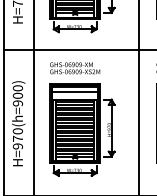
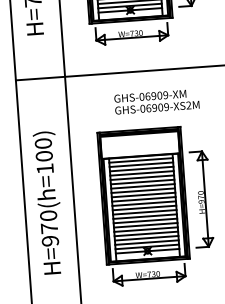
text: (75, 68) -> (157, 102), moved
line: (74, 91) -> (138, 142), removed
text: (17, 103) -> (44, 169), H=970(h=900) -> H=970(h=100)

